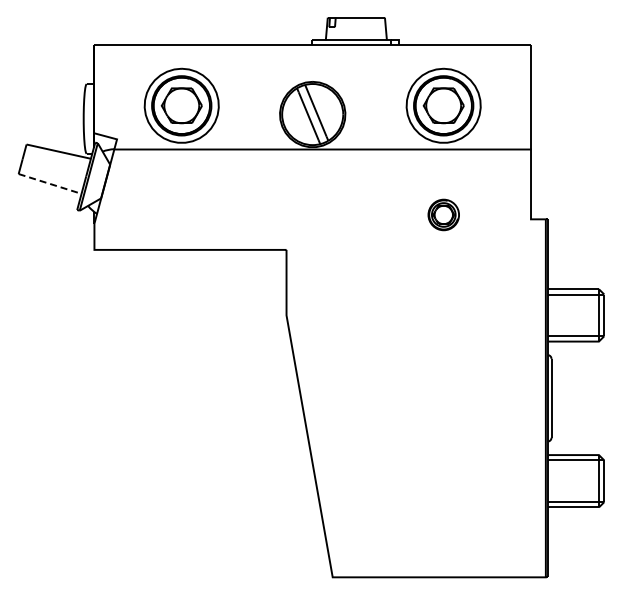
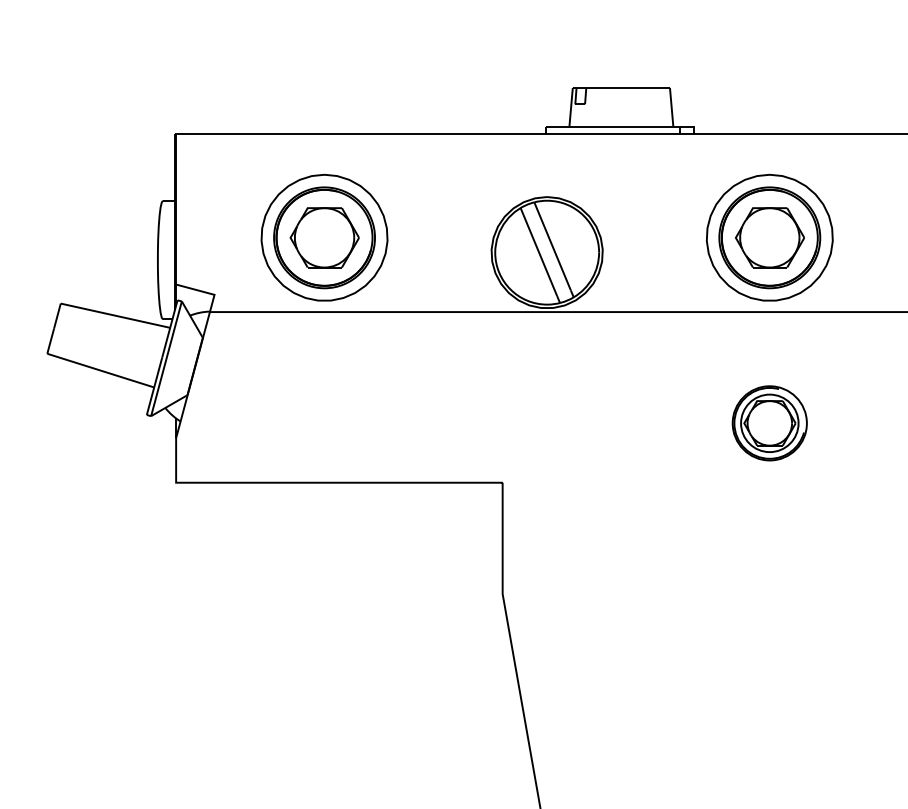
line: (50, 183) -> (101, 369), dashed -> solid
part: (443, 214) -> (769, 422), size x1.43

